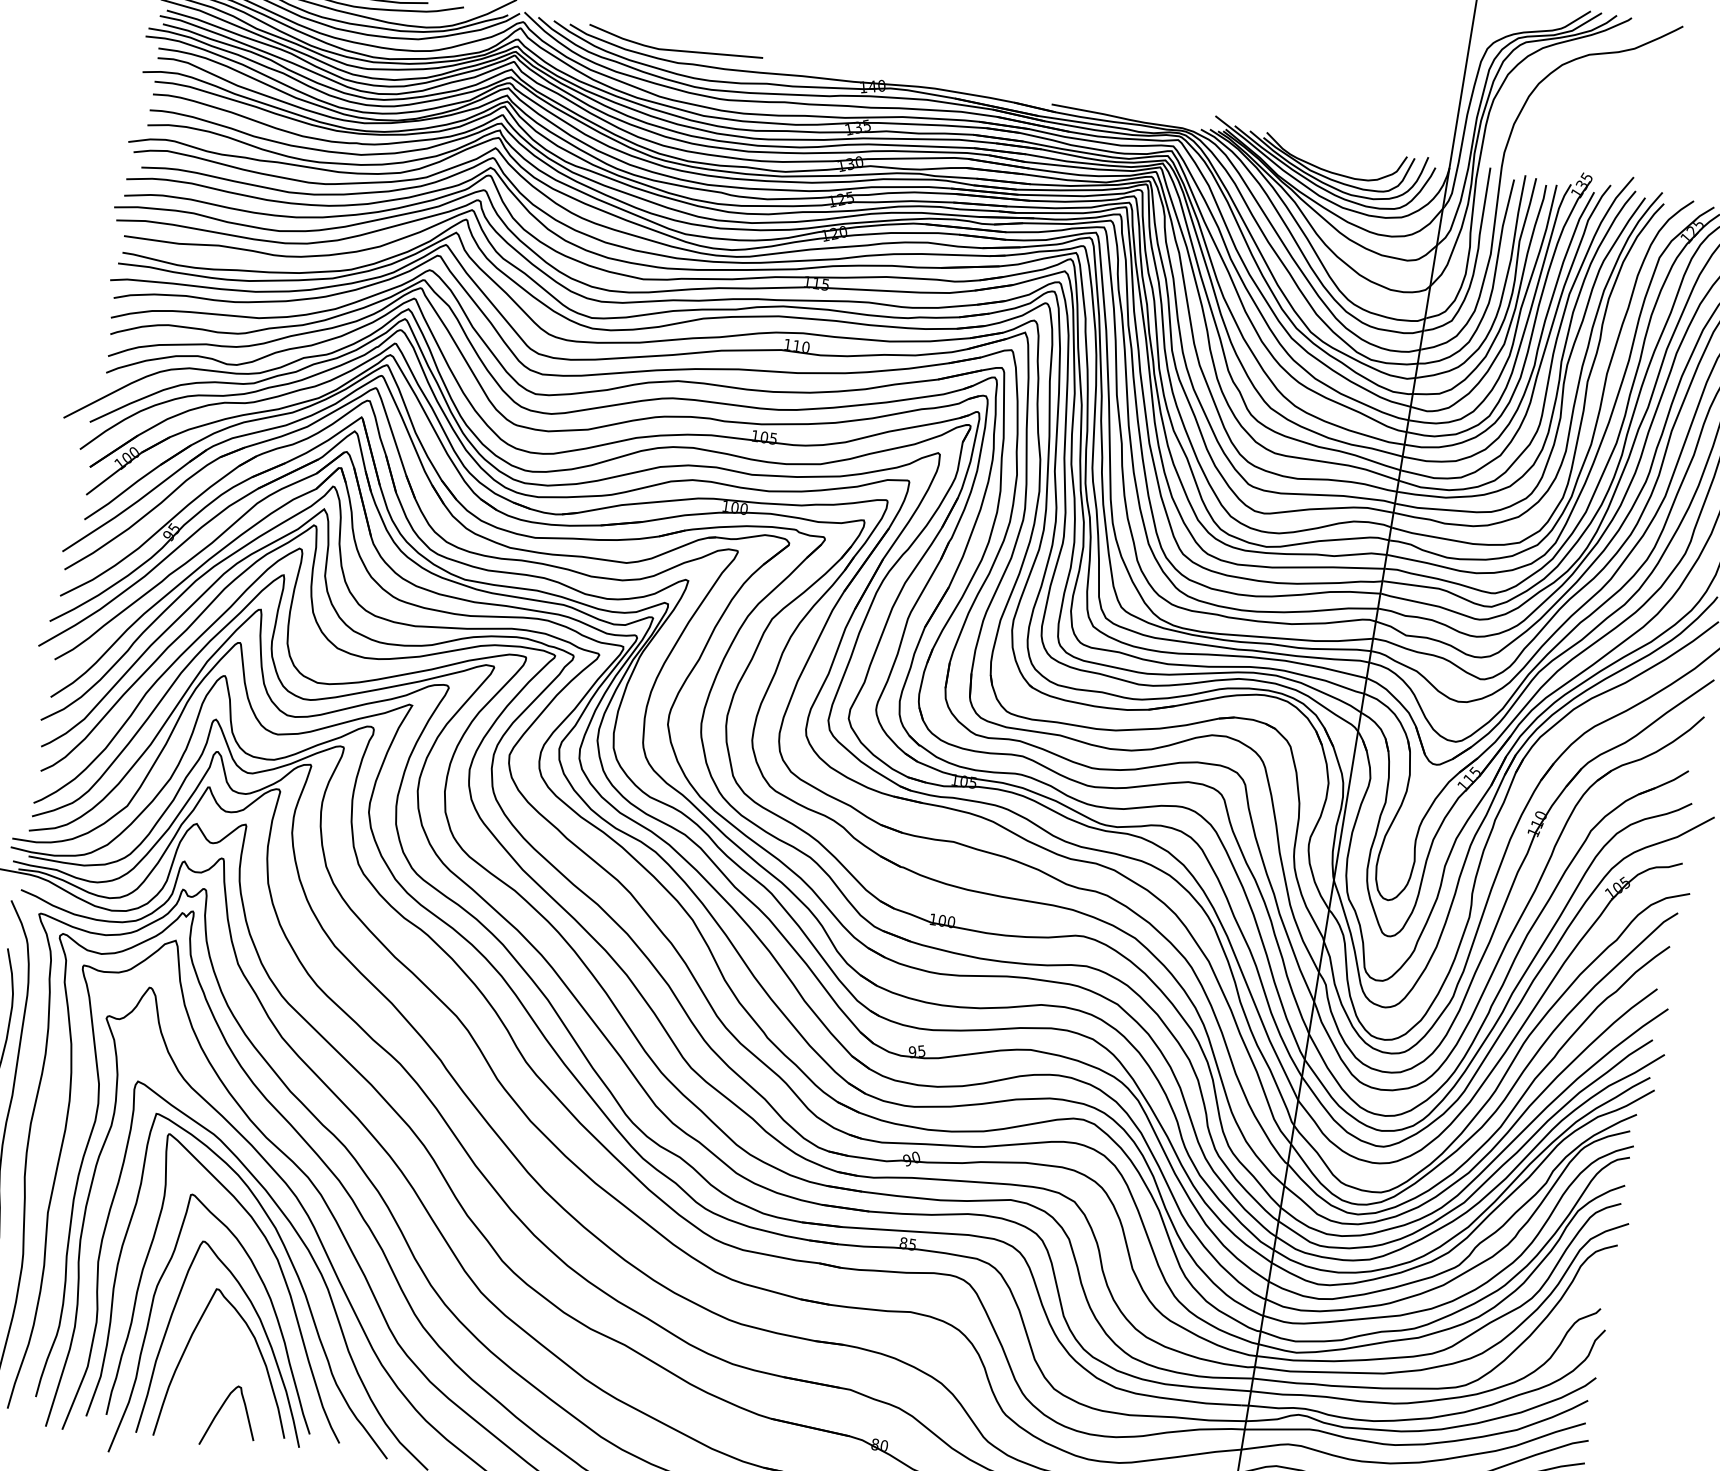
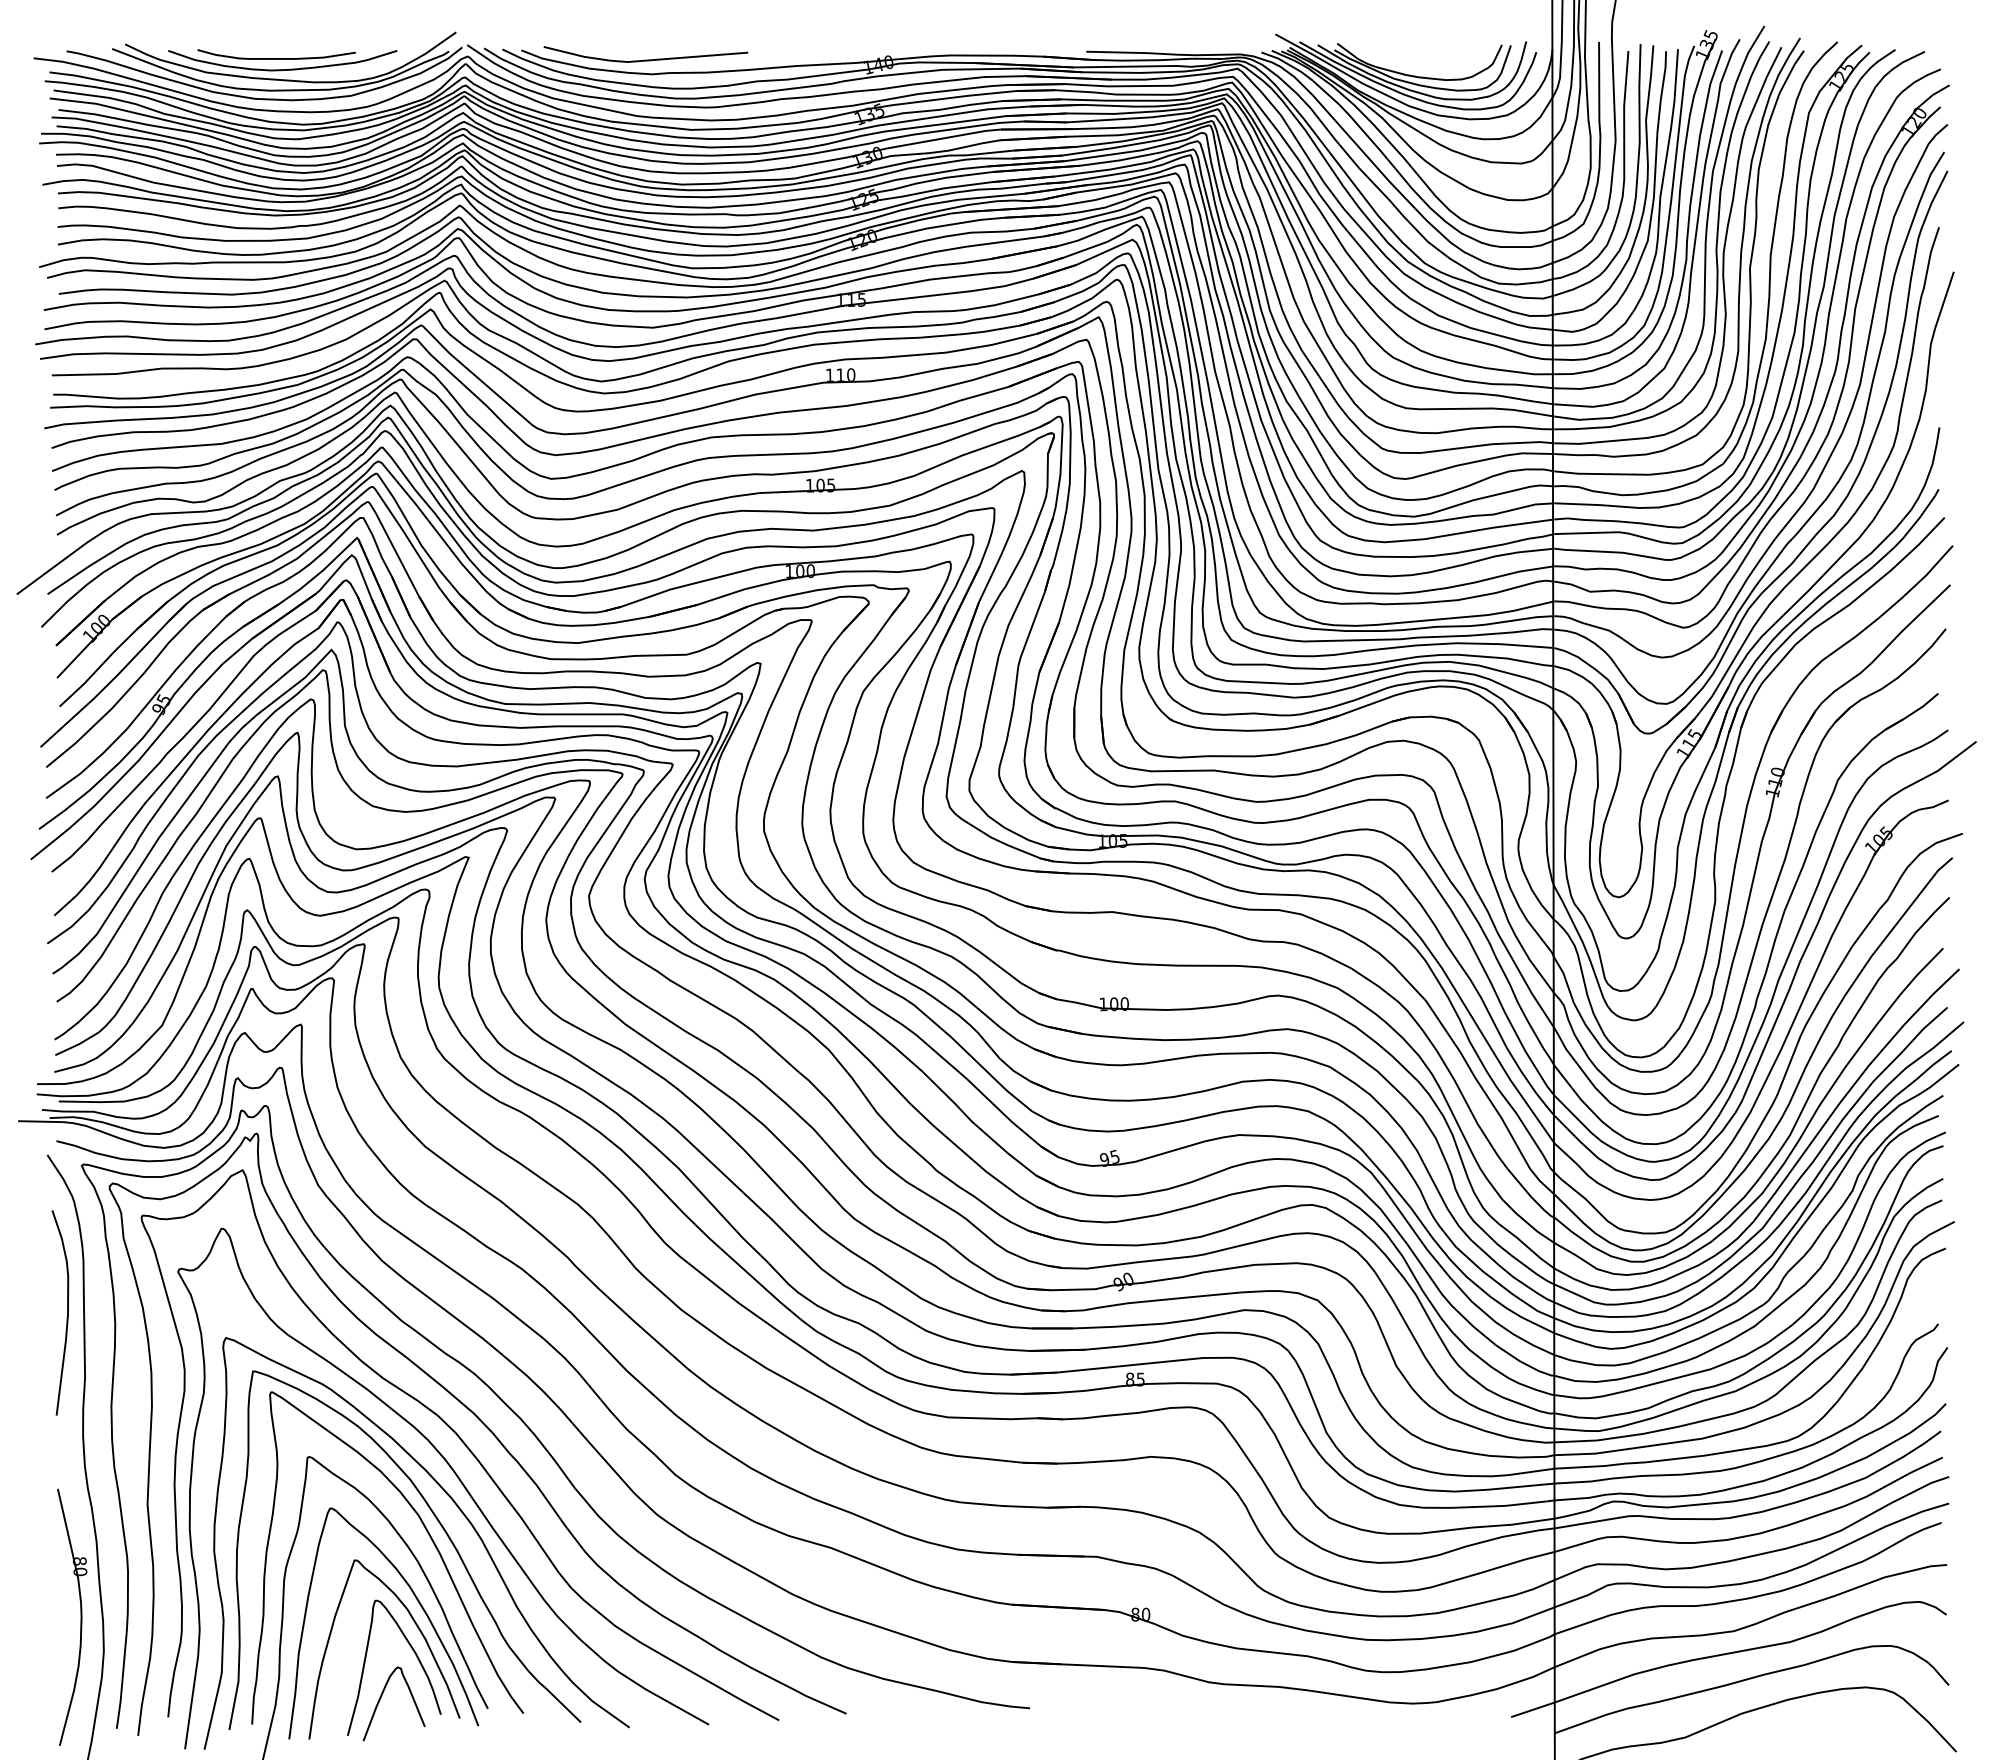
curve: (255, 1380) -> (416, 1657), added

